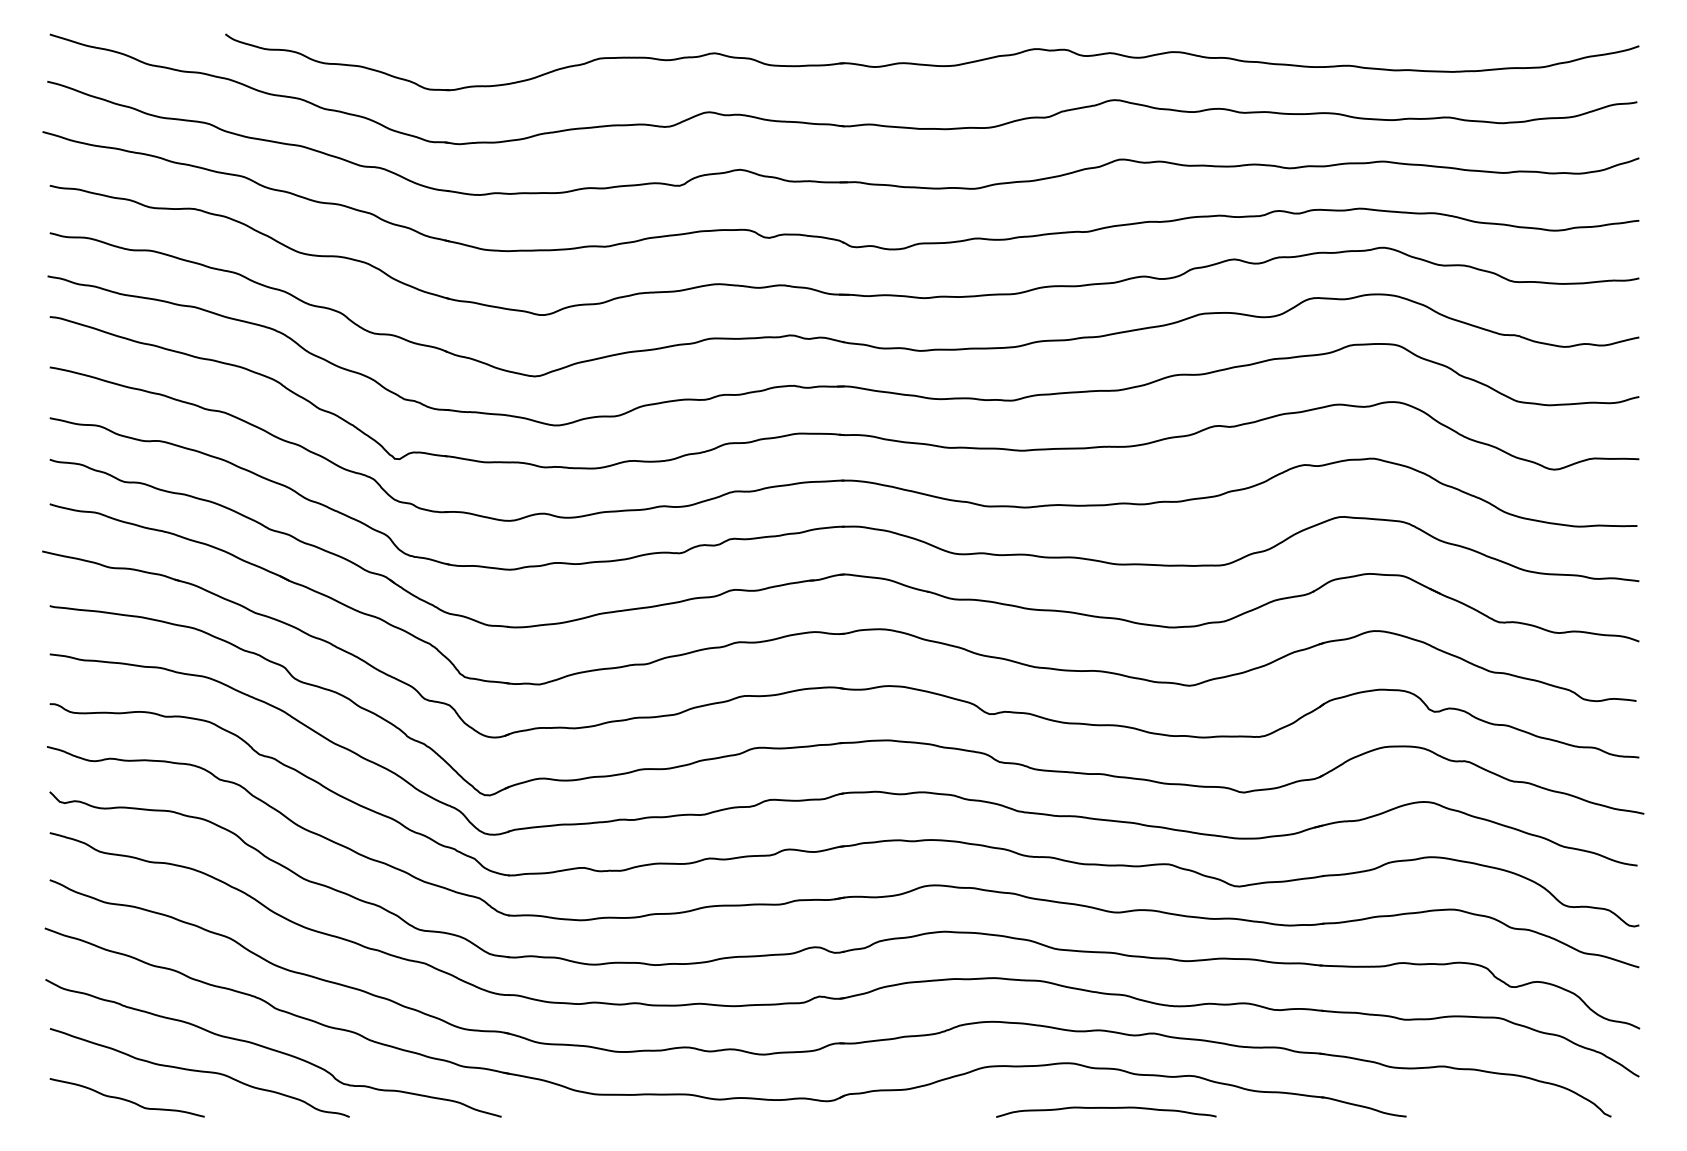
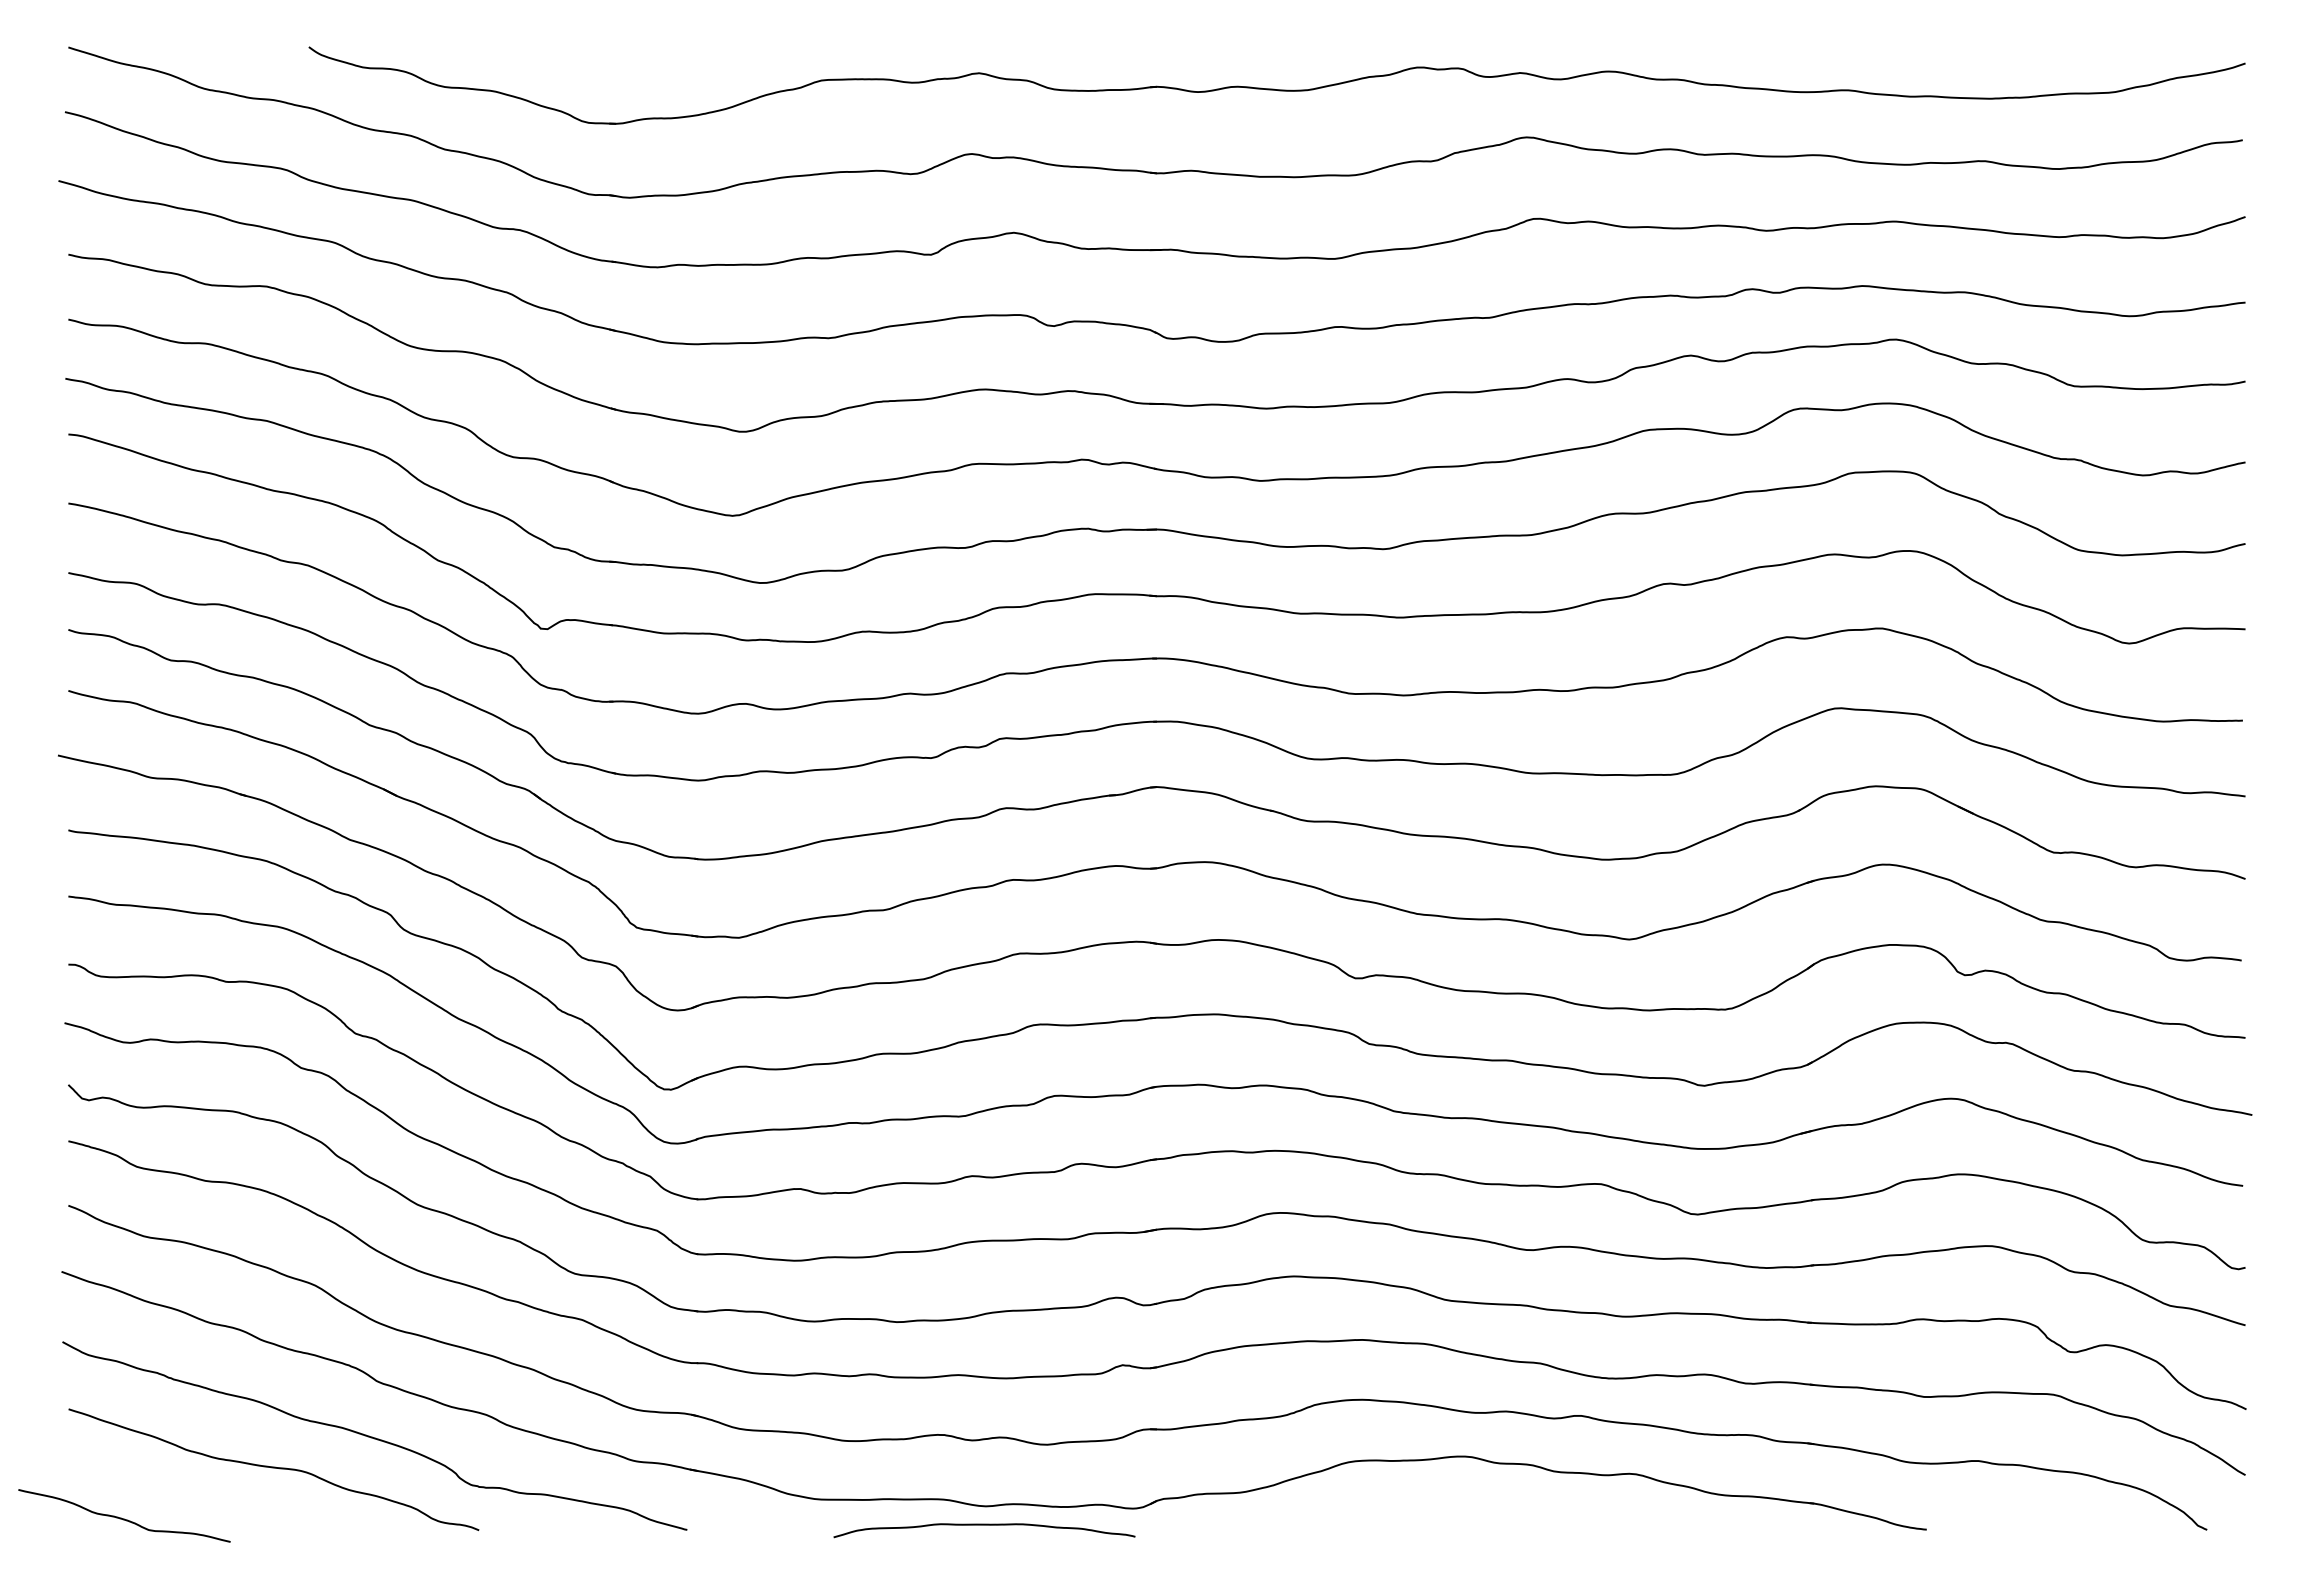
curve: (127, 1099) -> (124, 1518), moved
curve: (1106, 1108) -> (984, 1525), moved

